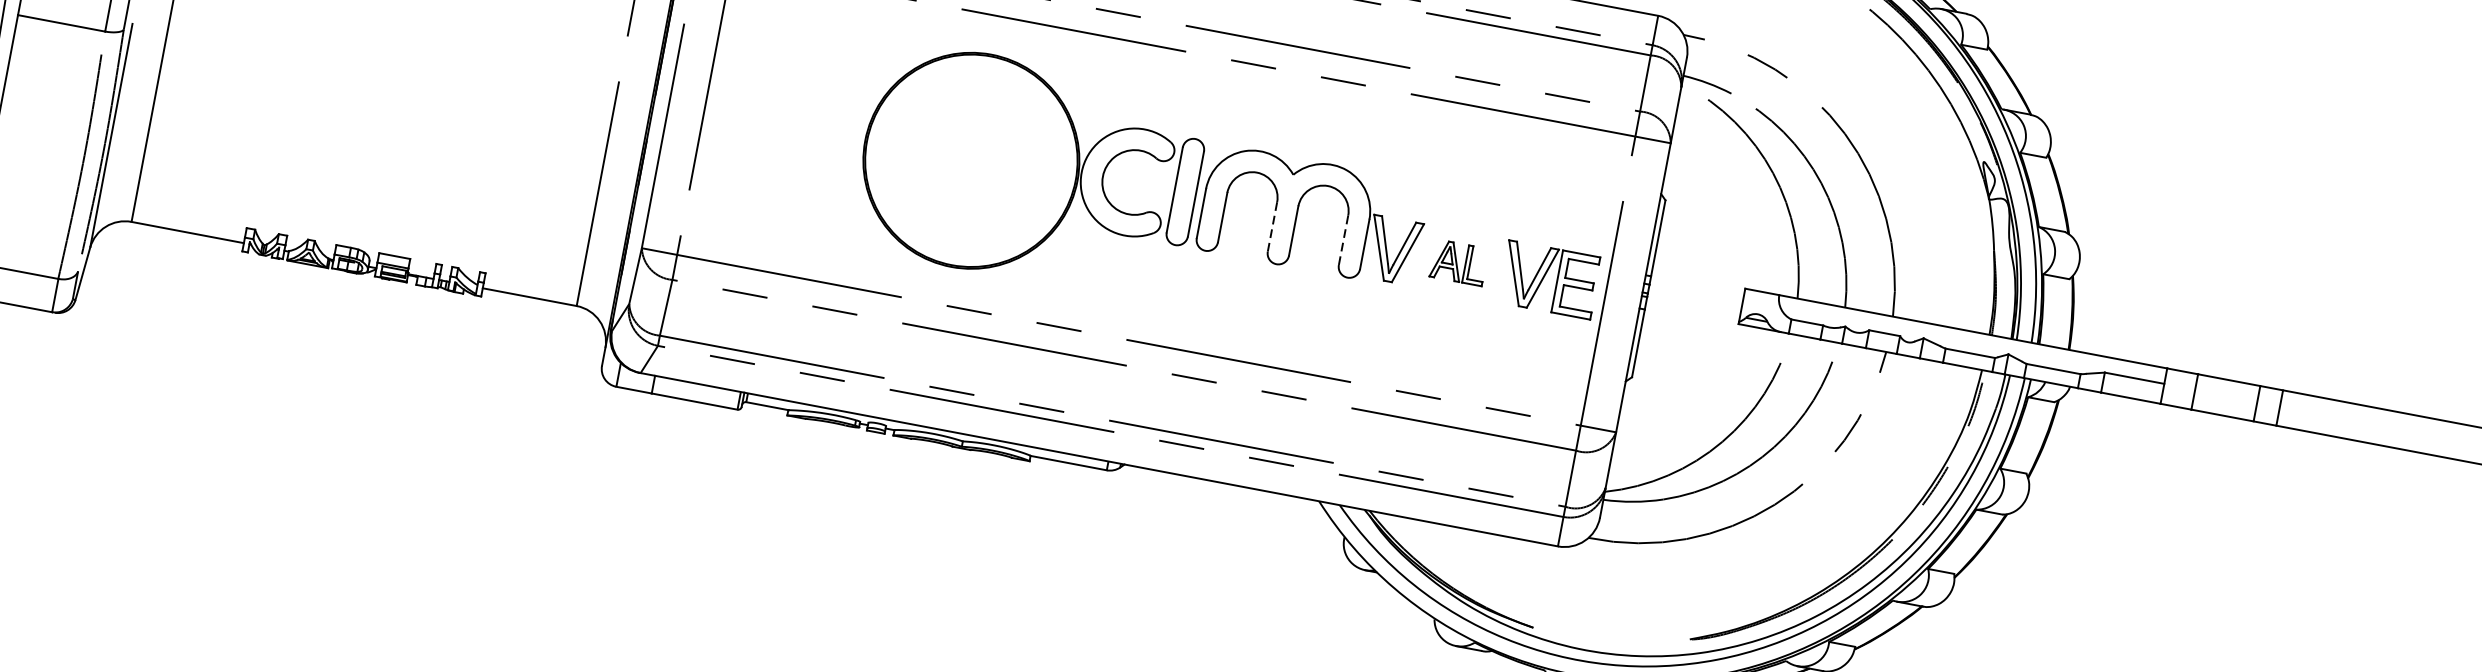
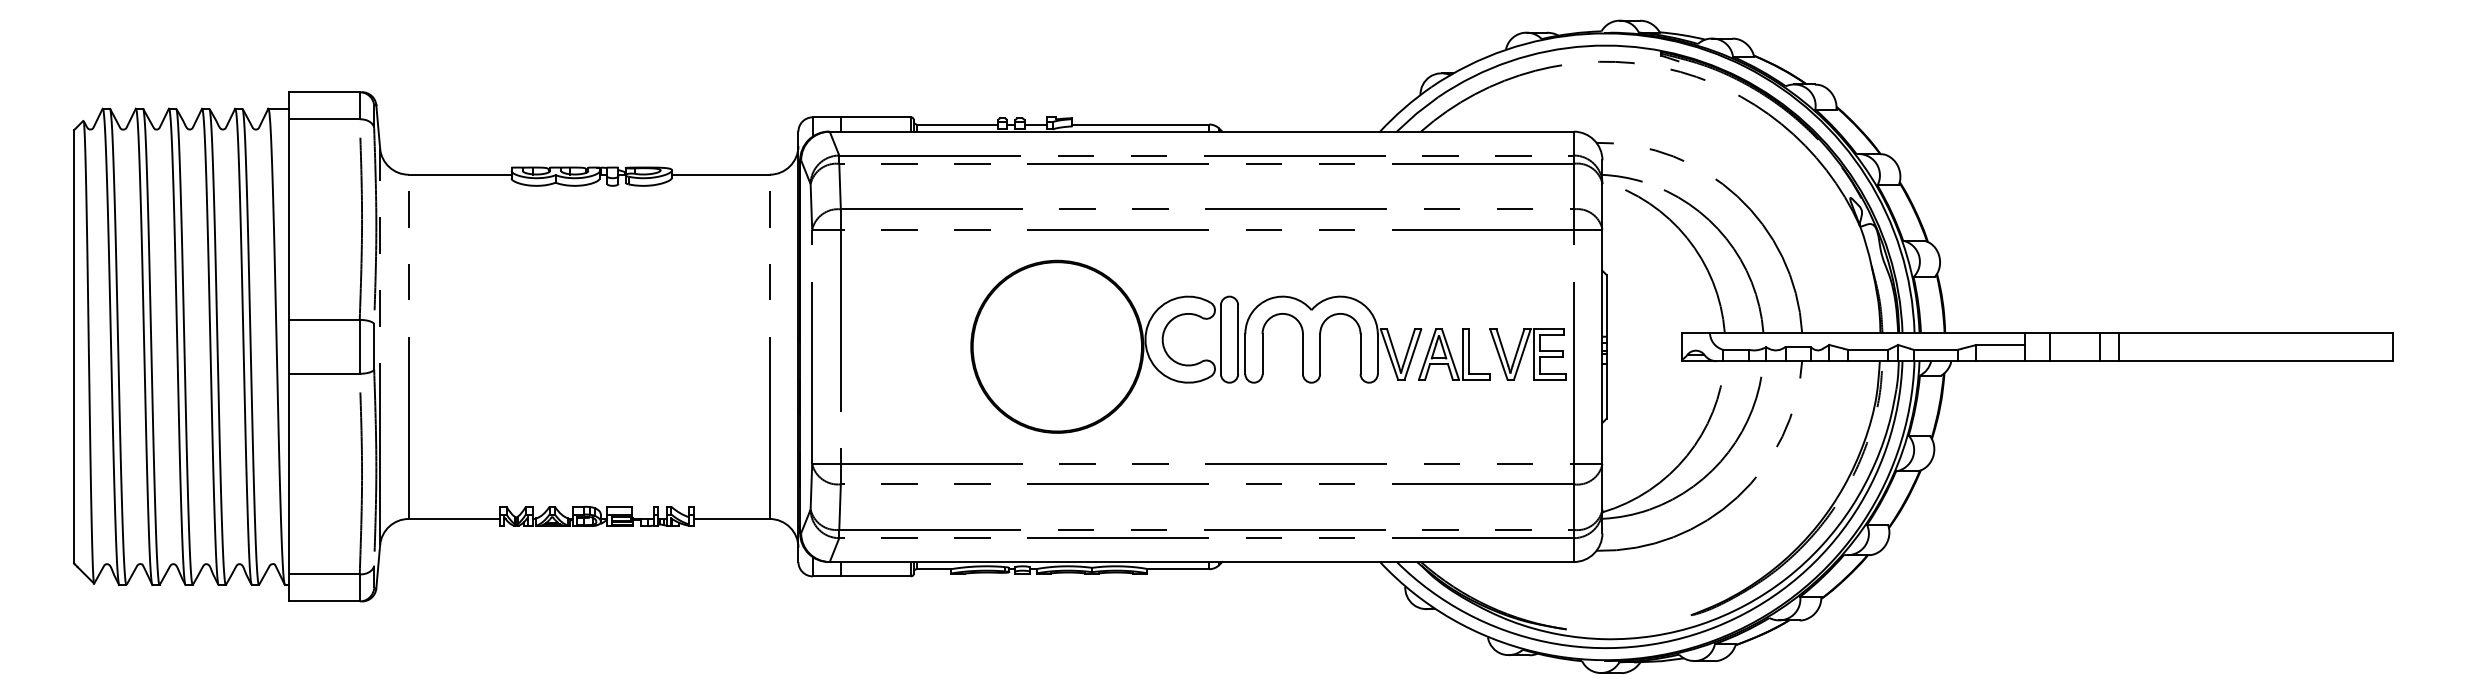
line: (1271, 227) -> (1302, 354), dashed -> solid
line: (1343, 240) -> (1360, 354), dashed -> solid
part: (1459, 262) -> (1454, 354), size x1.67

